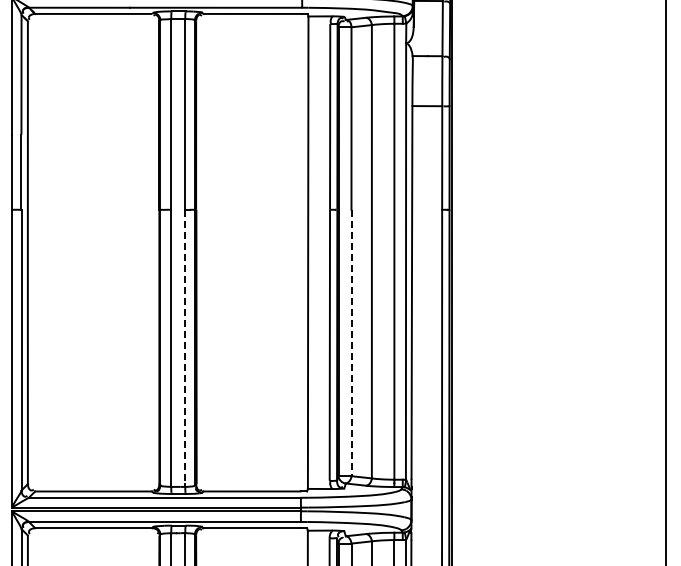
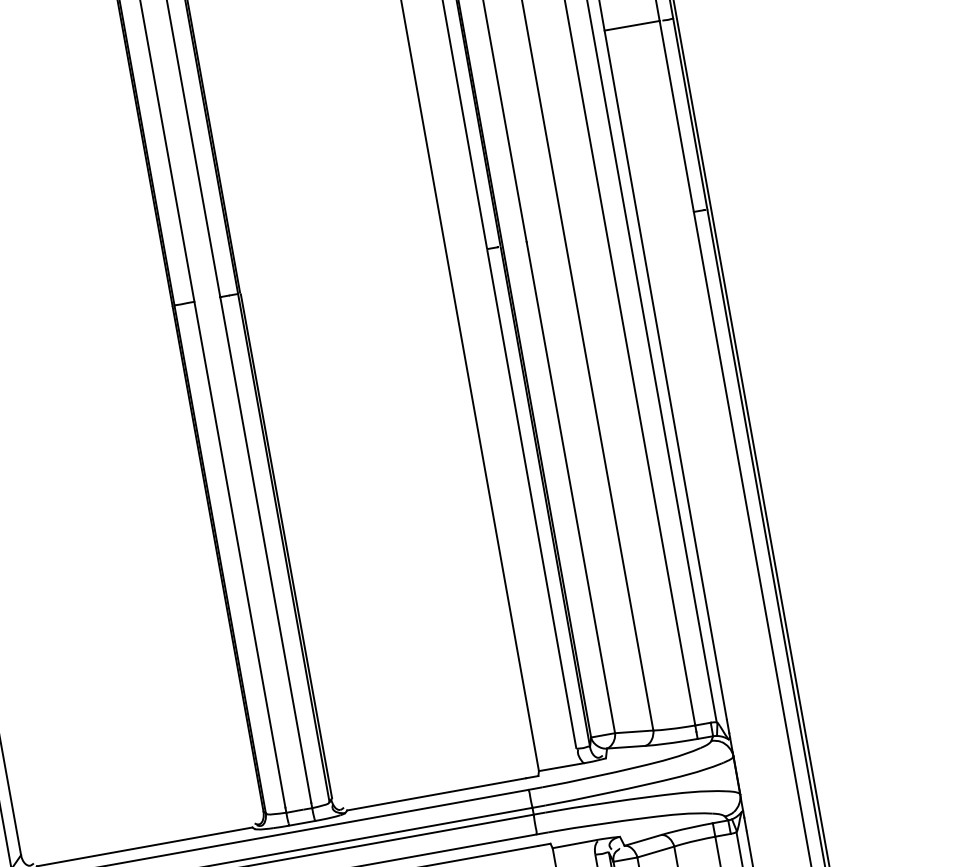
line: (351, 343) -> (571, 488), dashed -> solid
line: (185, 347) -> (266, 550), dashed -> solid

